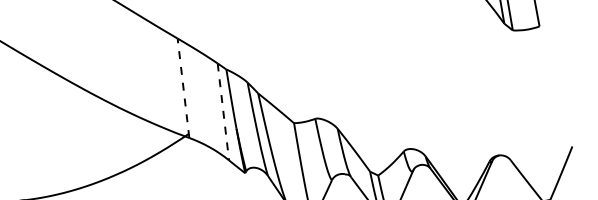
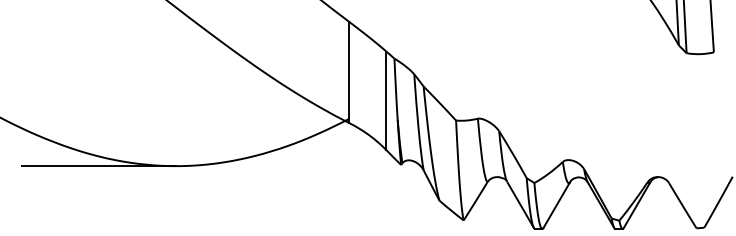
line: (183, 88) -> (349, 72), dashed -> solid
line: (223, 112) -> (386, 101), dashed -> solid

